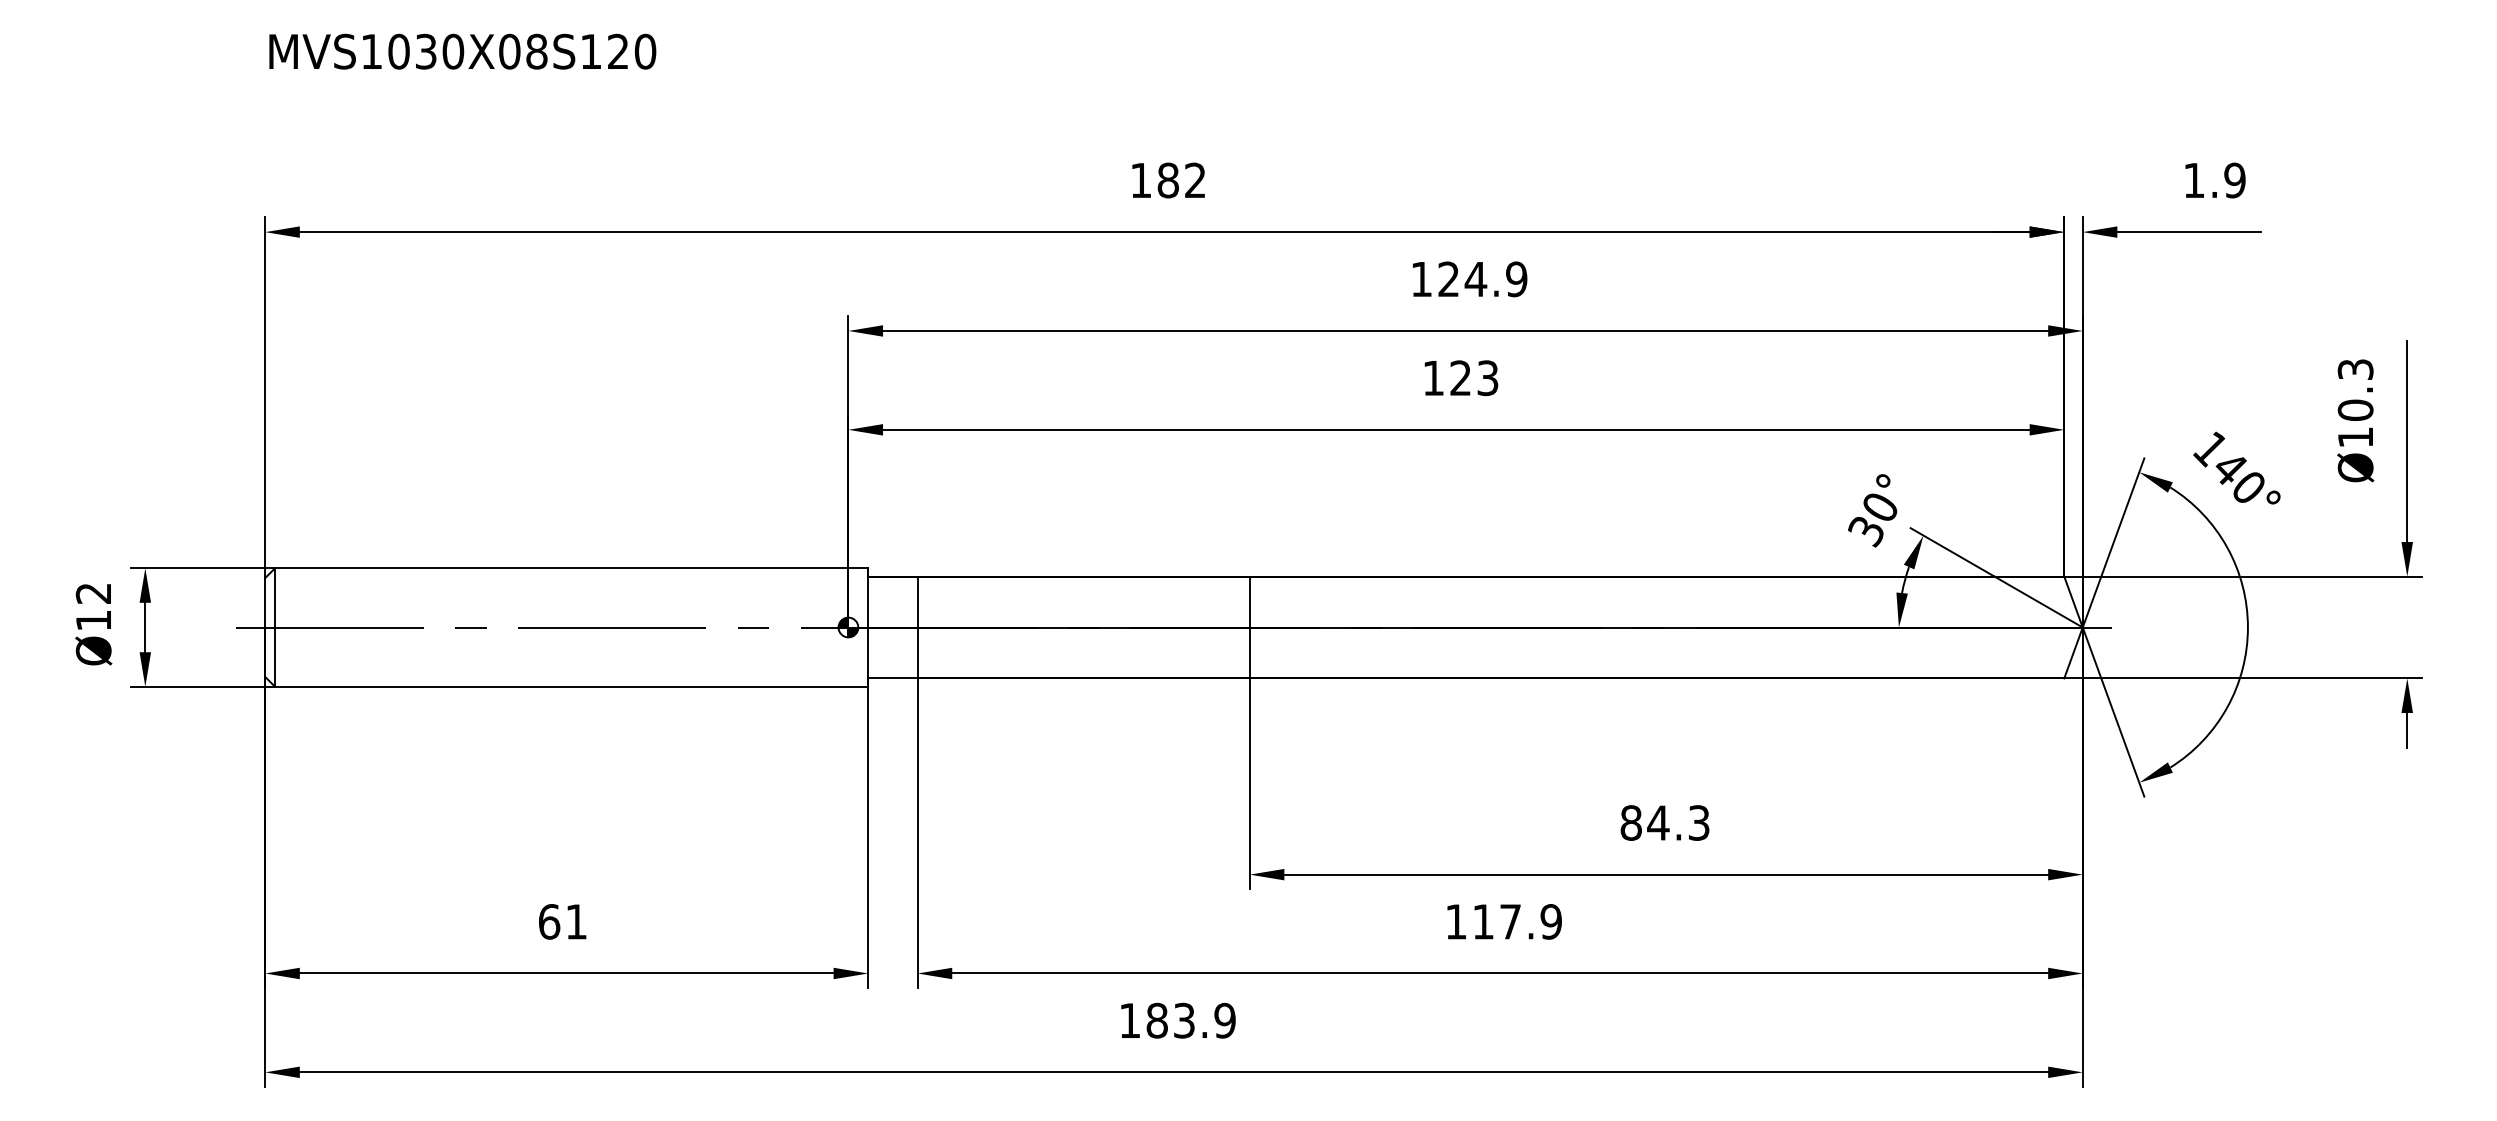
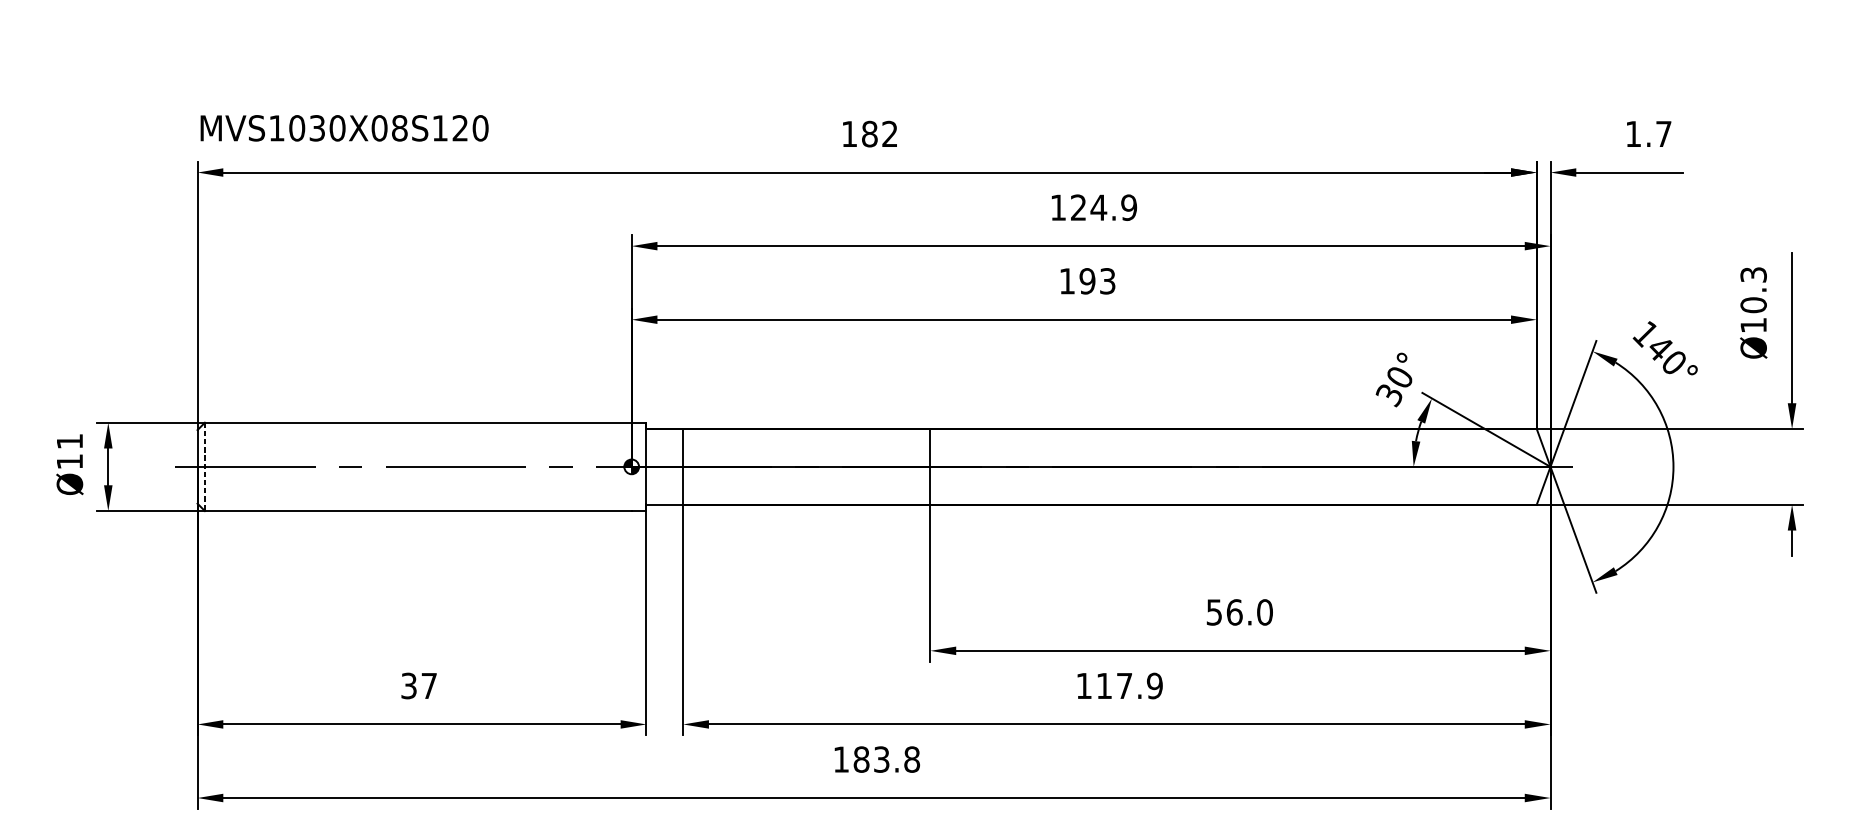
text: (462, 51) -> (344, 128), moved
text: (2234, 180) -> (1663, 134), 1.9 -> 1.7
text: (1460, 378) -> (1087, 281), 123 -> 193
text: (92, 593) -> (68, 441), Ø12 -> Ø11
line: (275, 628) -> (205, 467), solid -> dashed
text: (1664, 822) -> (1239, 612), 84.3 -> 56.0
text: (562, 921) -> (418, 685), 61 -> 37
text: (1224, 1020) -> (911, 759), 183.9 -> 183.8

